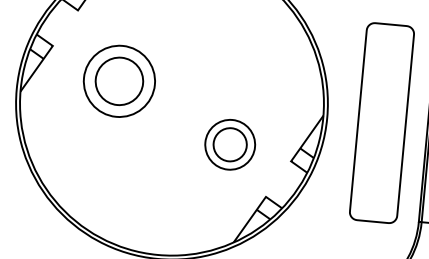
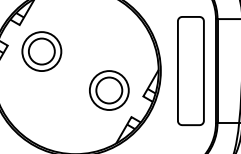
part: (118, 81) -> (41, 51), moved
part: (230, 144) -> (109, 90), size x1.43

